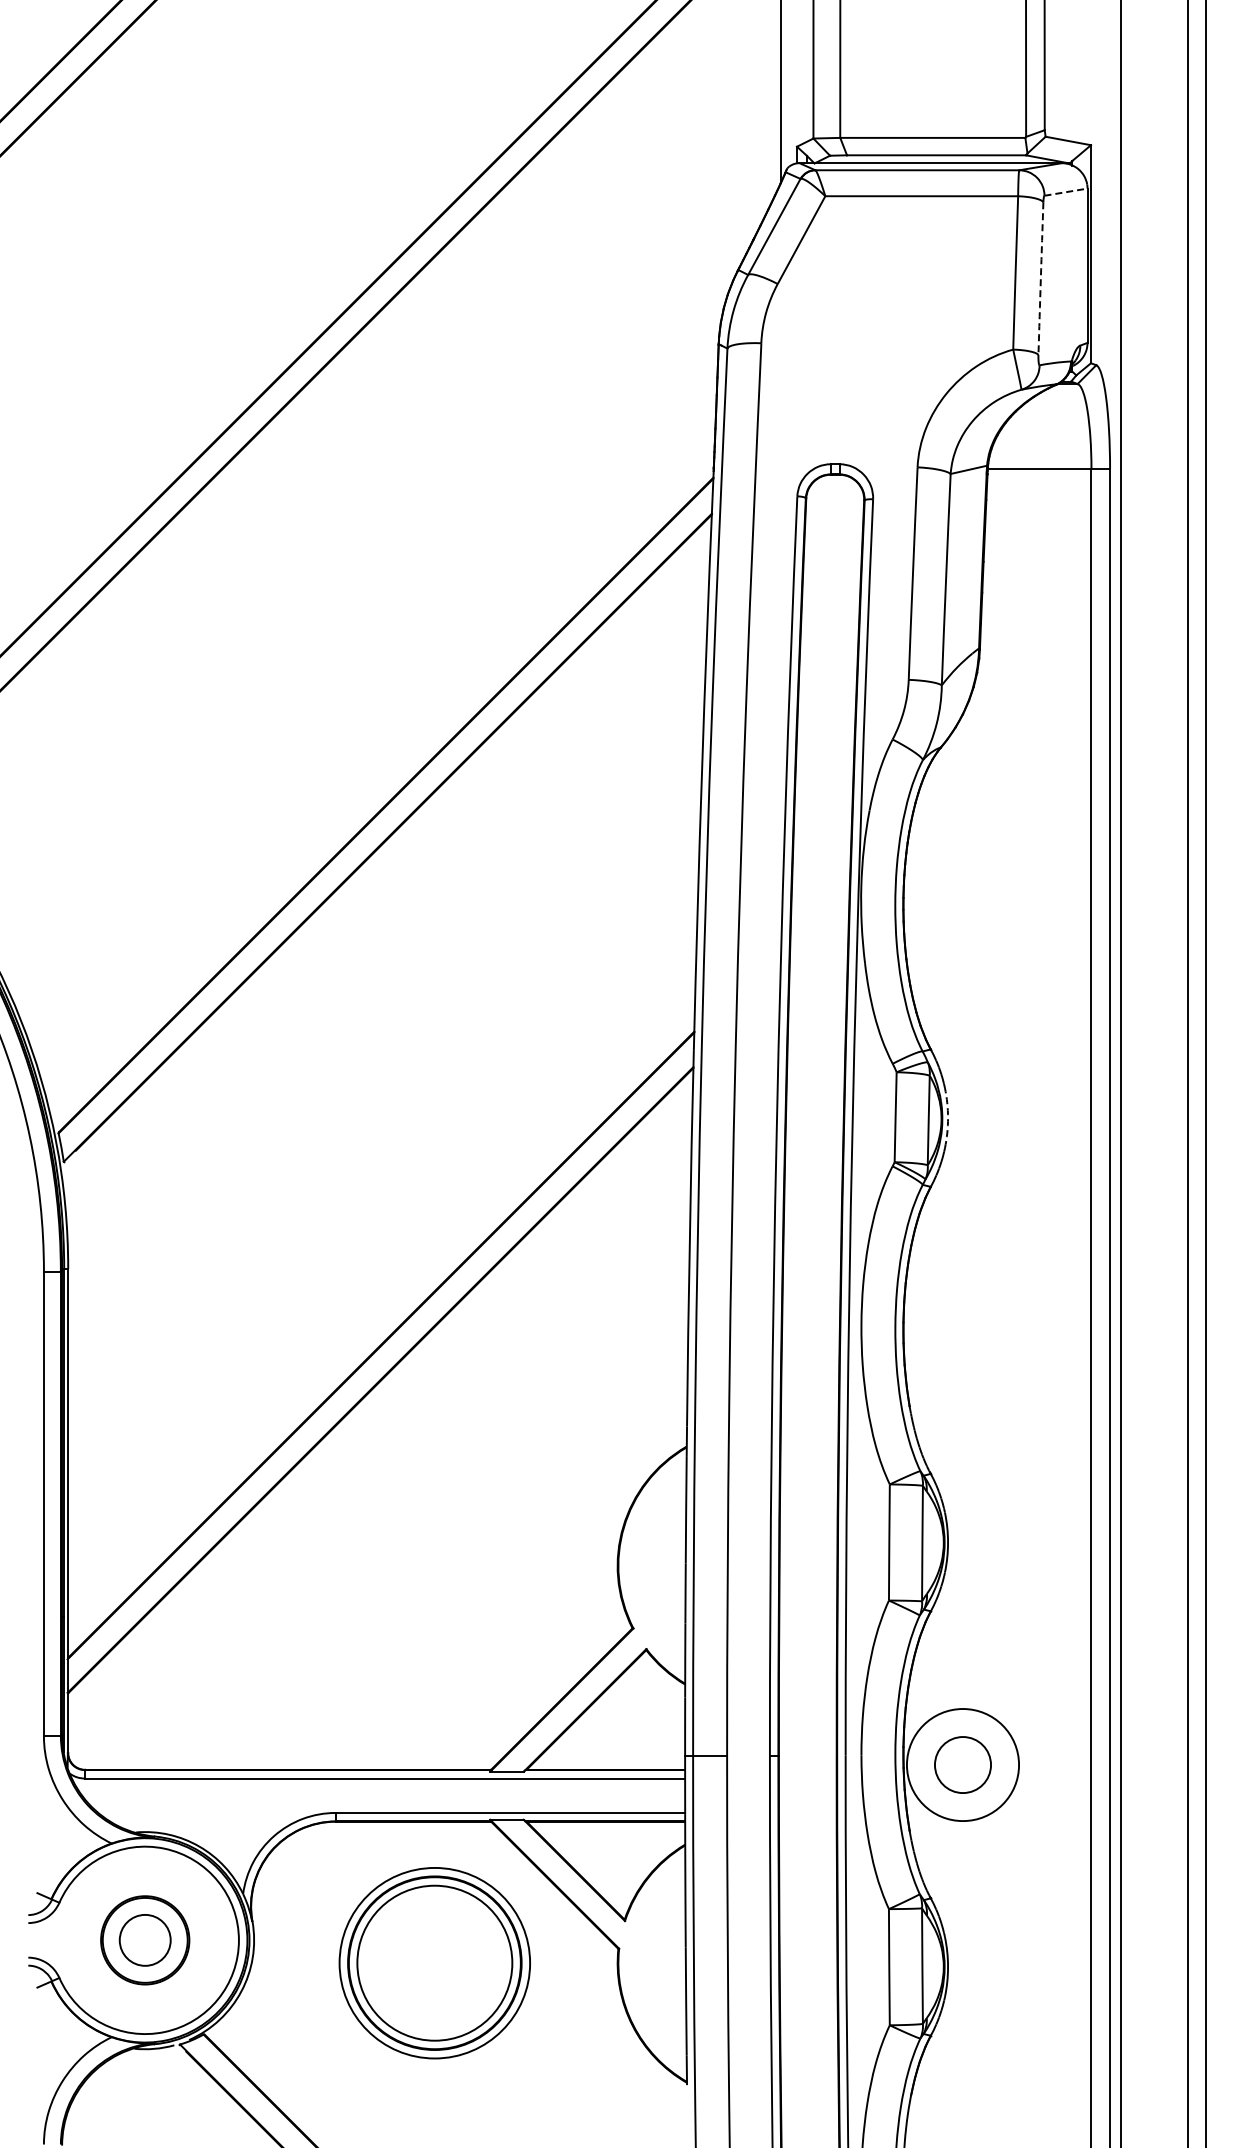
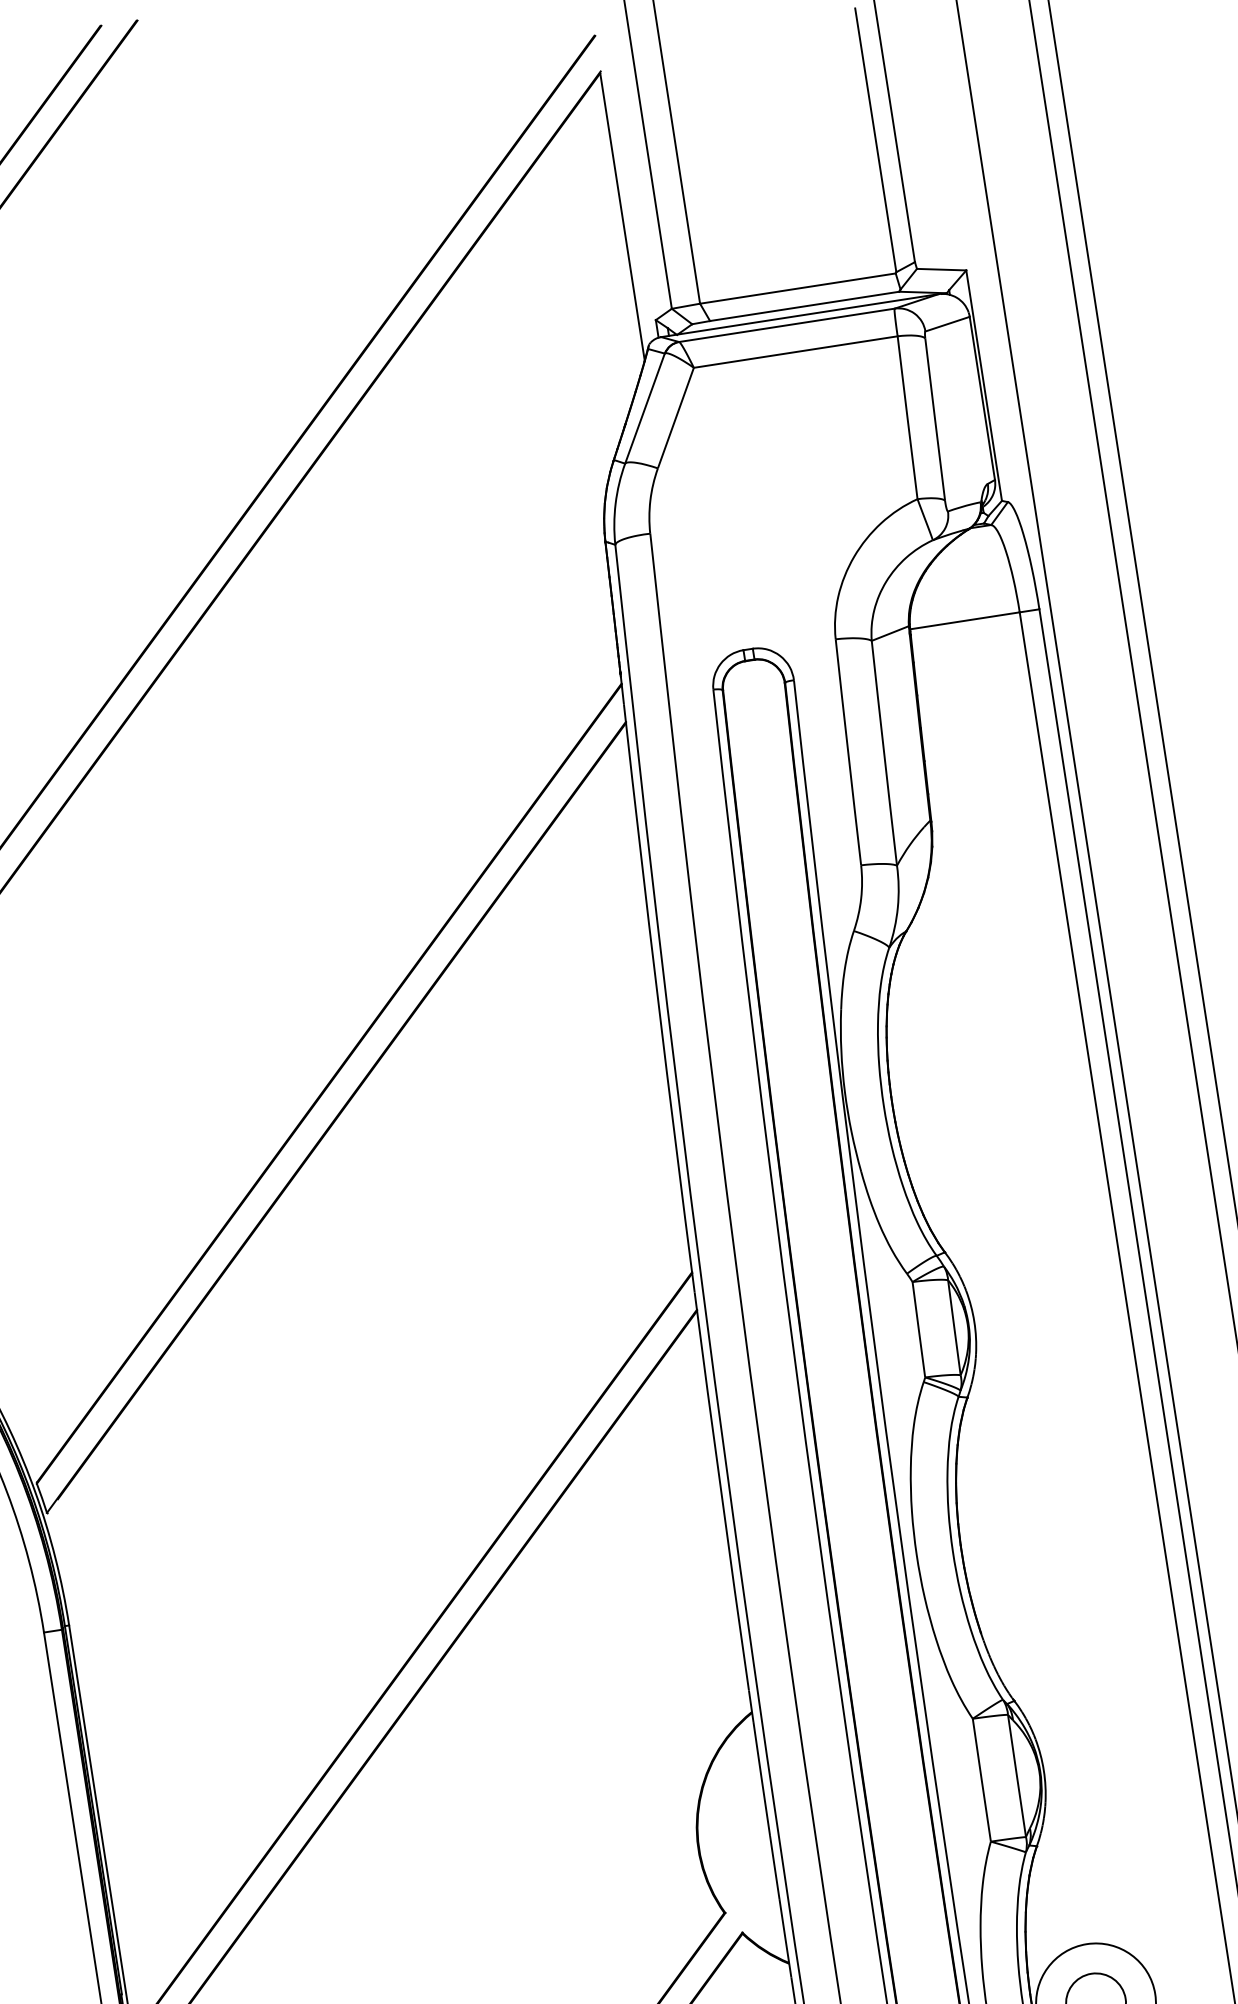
line: (1066, 192) -> (948, 324), dashed -> solid
arc: (1040, 278) -> (934, 419), dashed -> solid
arc: (948, 1118) -> (974, 1322), dashed -> solid

